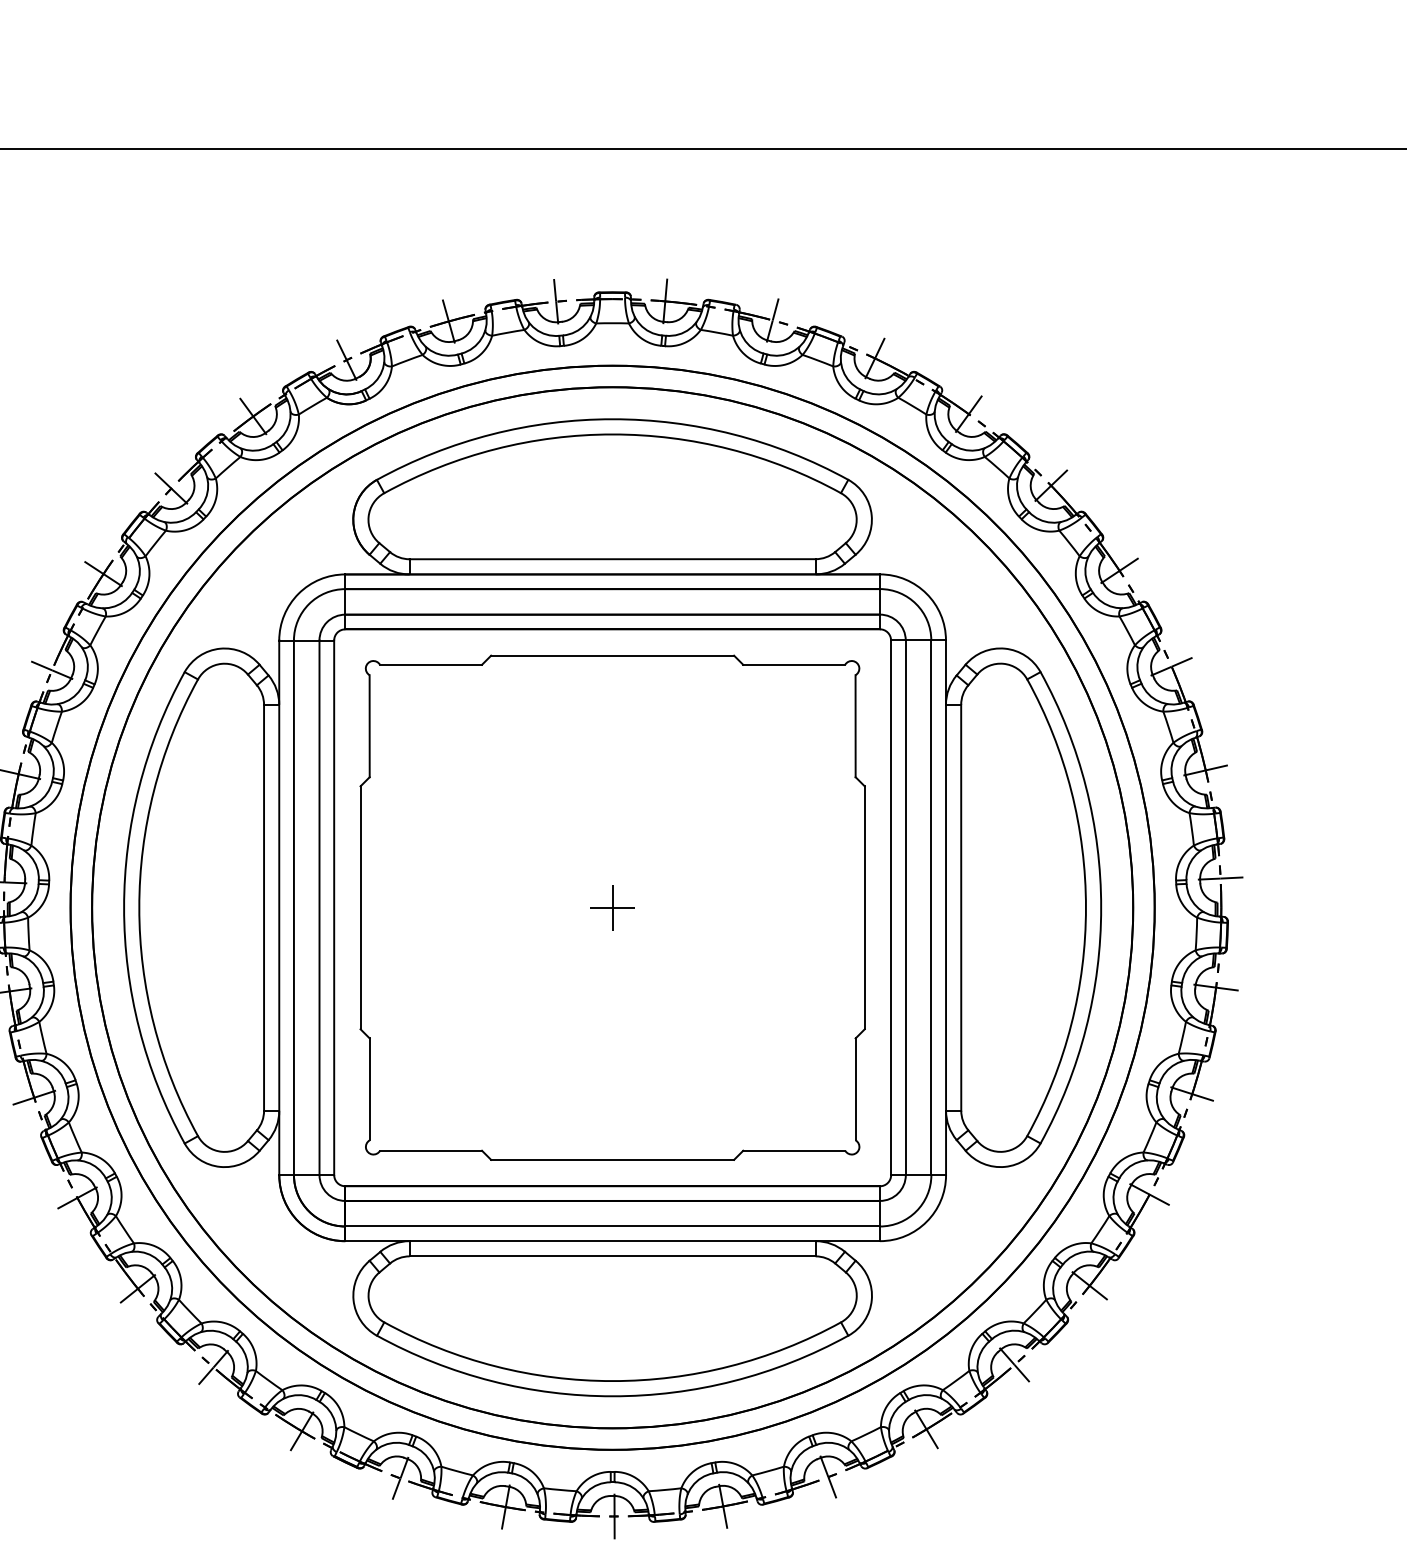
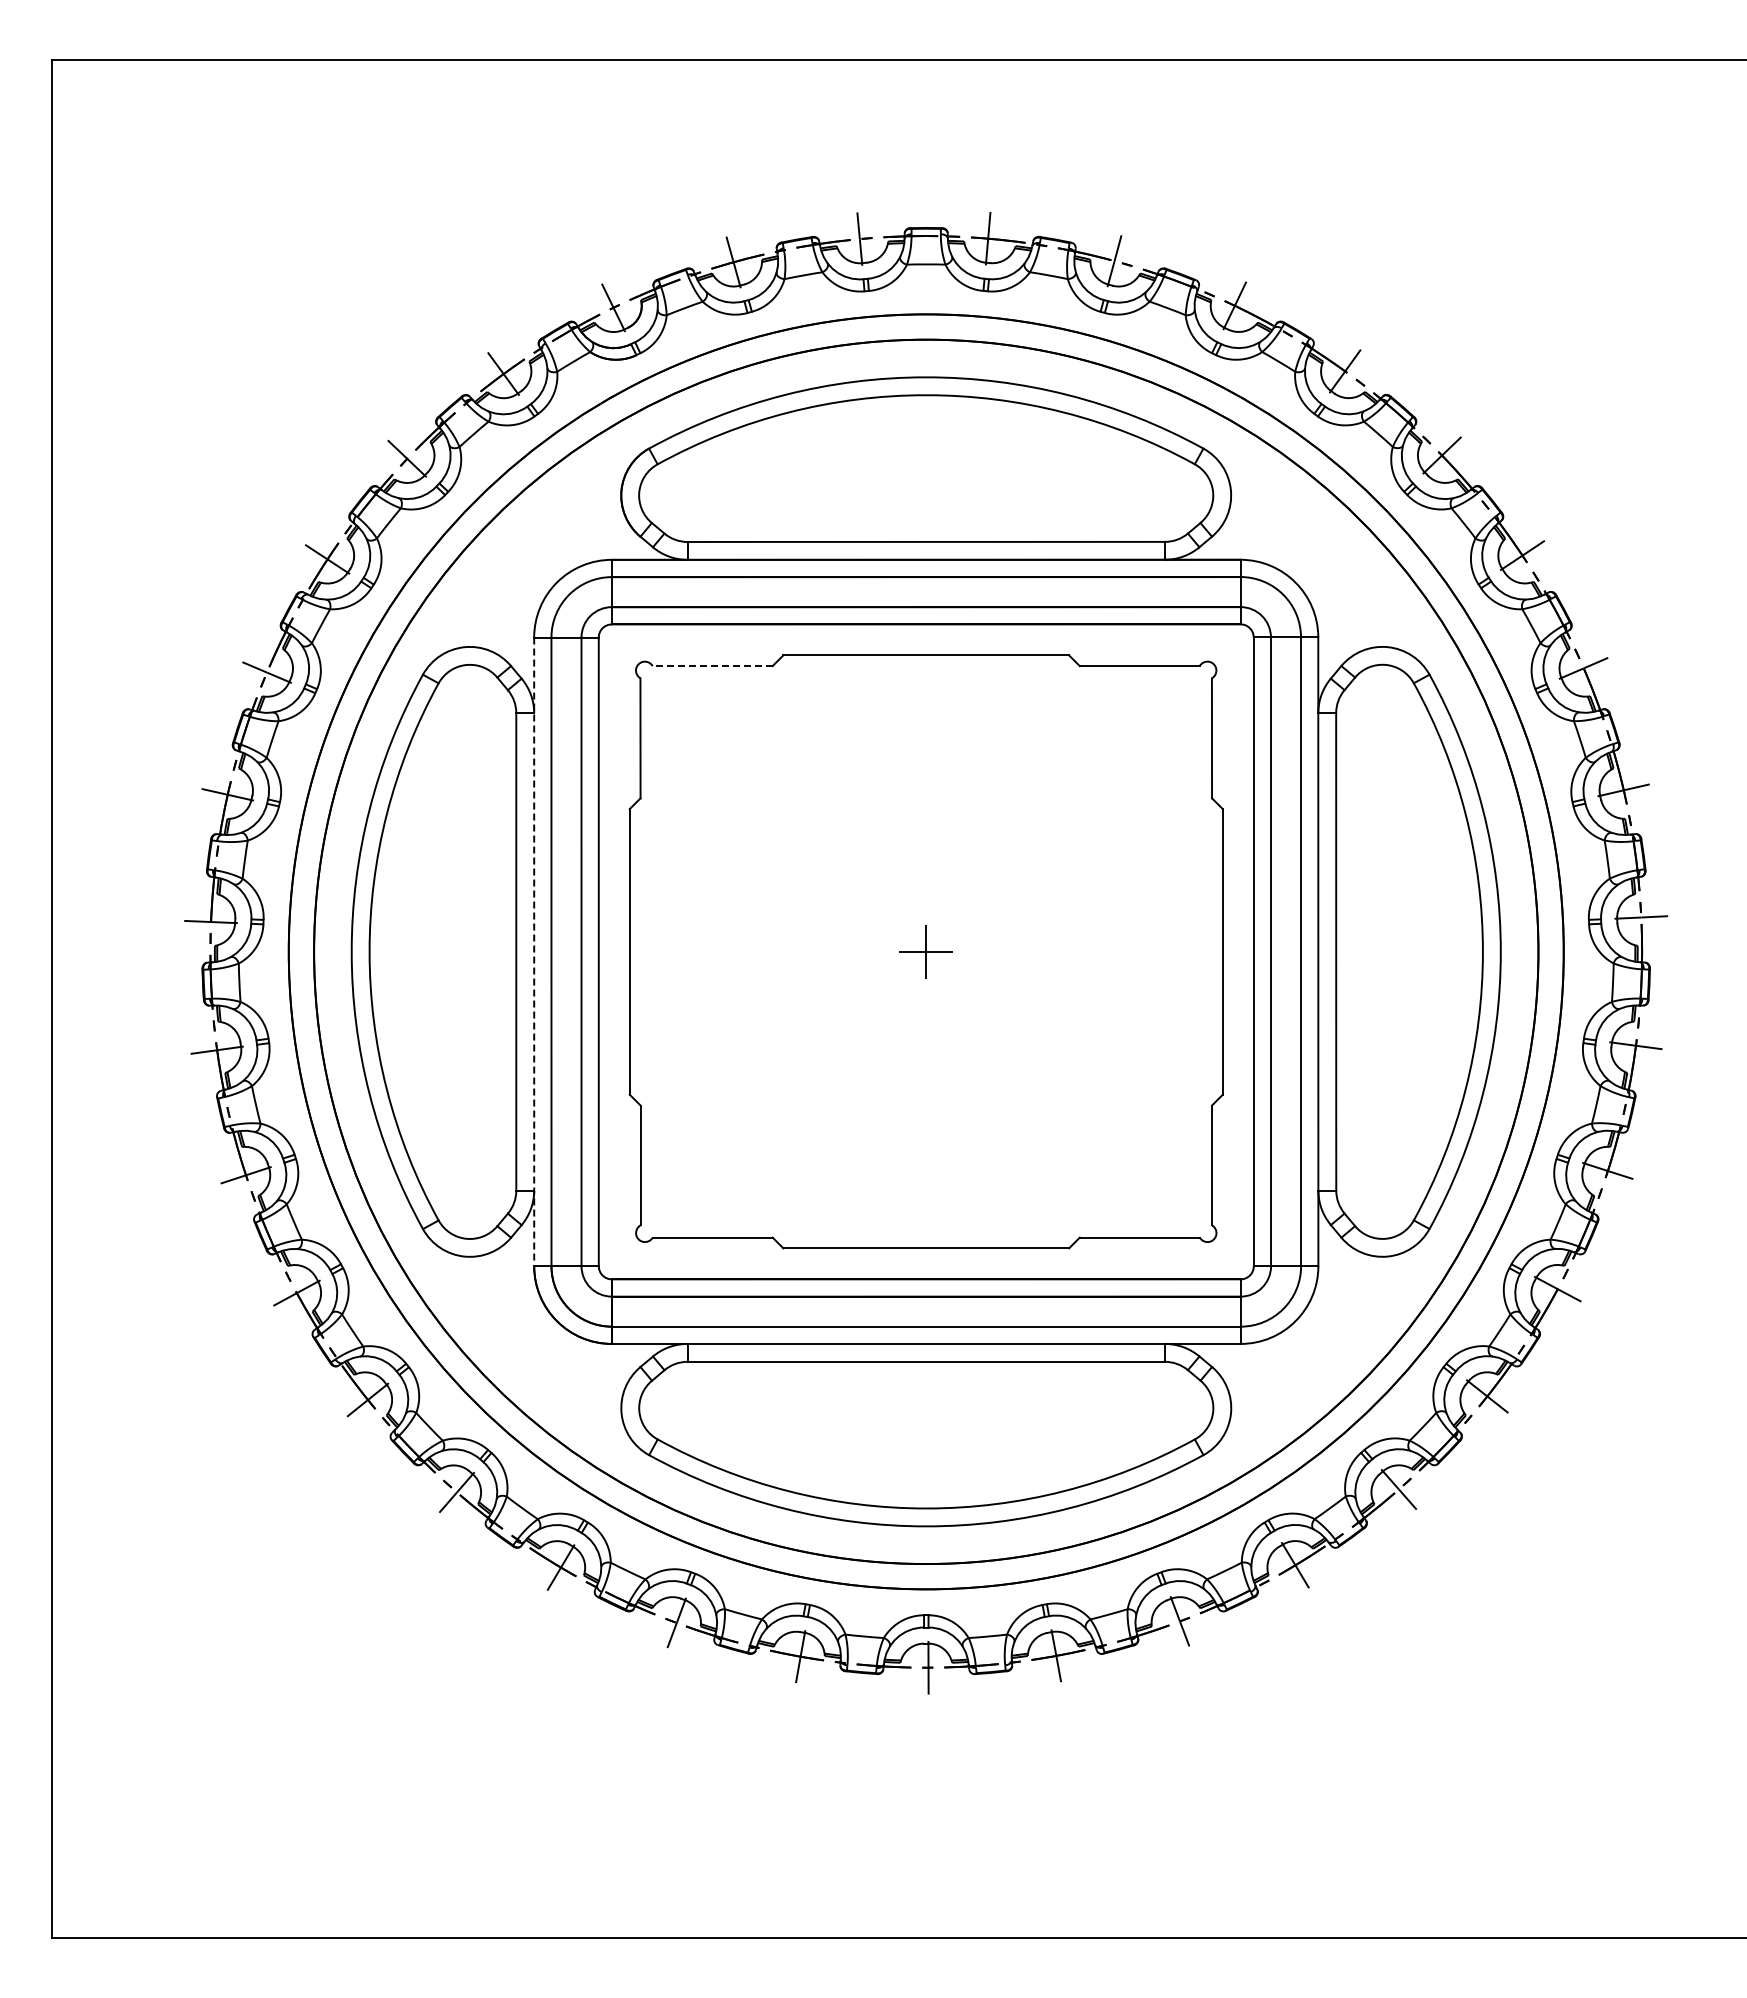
line: (430, 665) -> (712, 666), solid -> dashed
line: (279, 908) -> (534, 952), solid -> dashed

